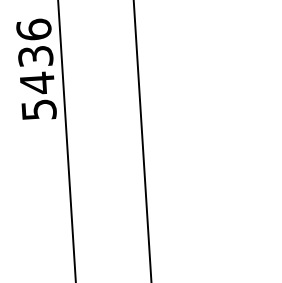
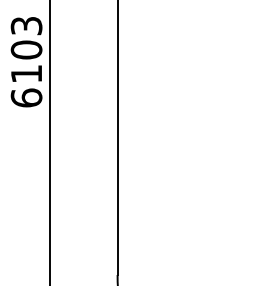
text: (36, 69) -> (26, 61), 5436 -> 6103

